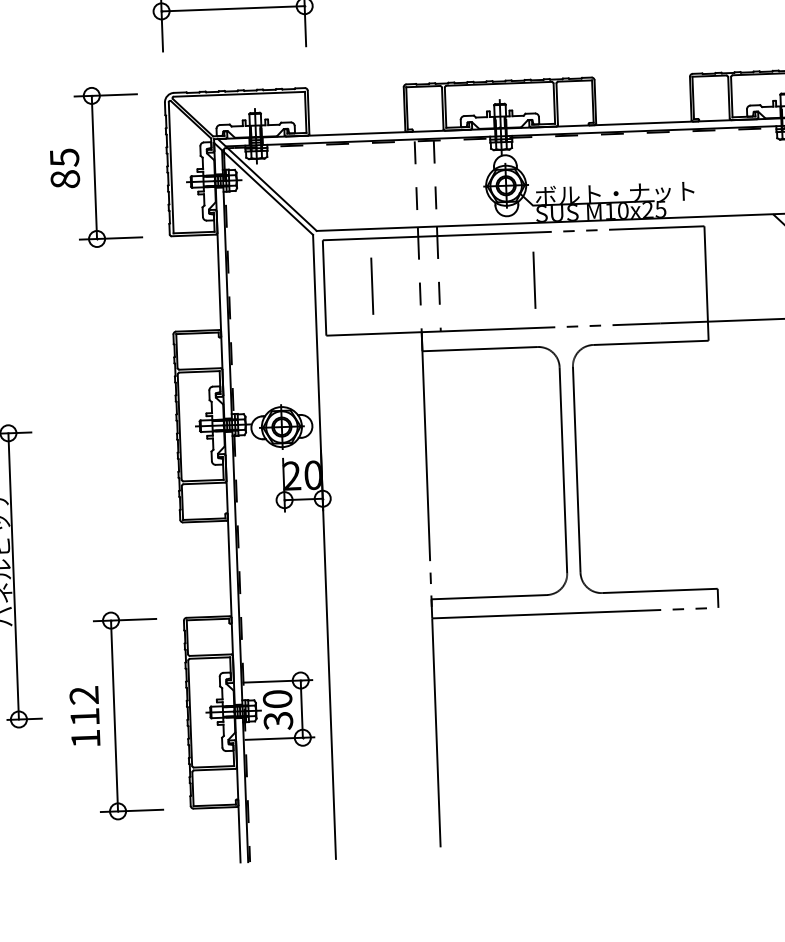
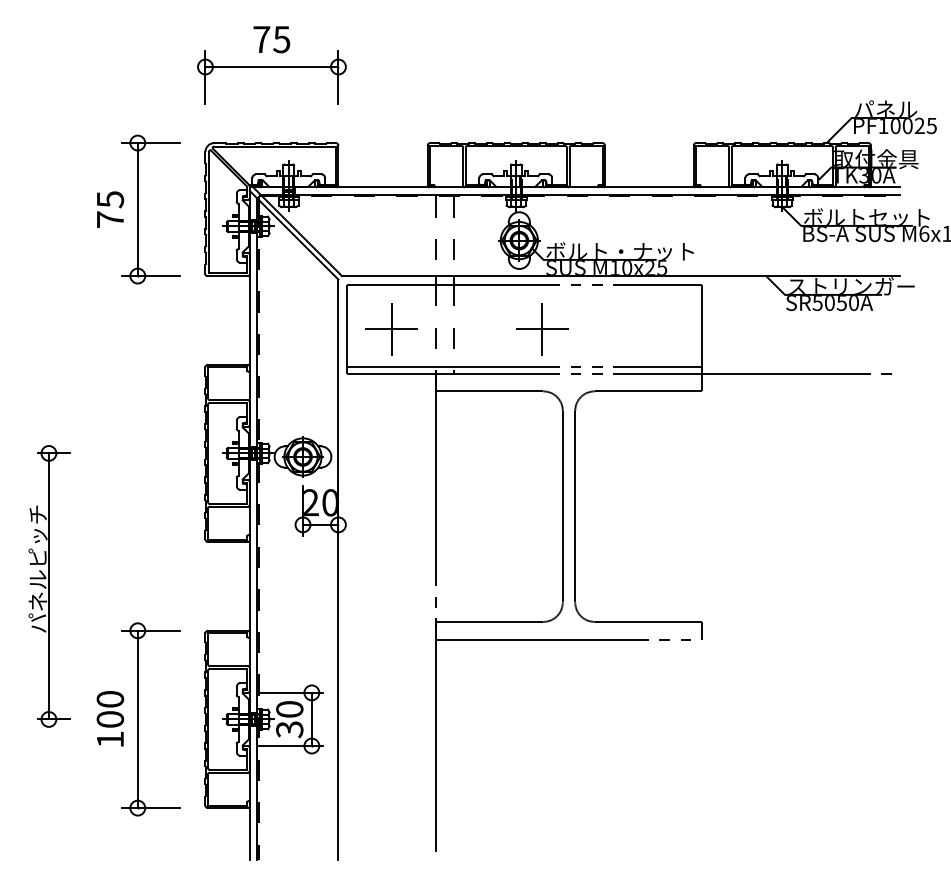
text: (65, 179) -> (110, 219), 85 -> 75
line: (534, 280) -> (542, 329), added
line: (372, 286) -> (391, 329), added
line: (516, 321) -> (524, 366), added
text: (84, 706) -> (110, 709), 112 -> 100

